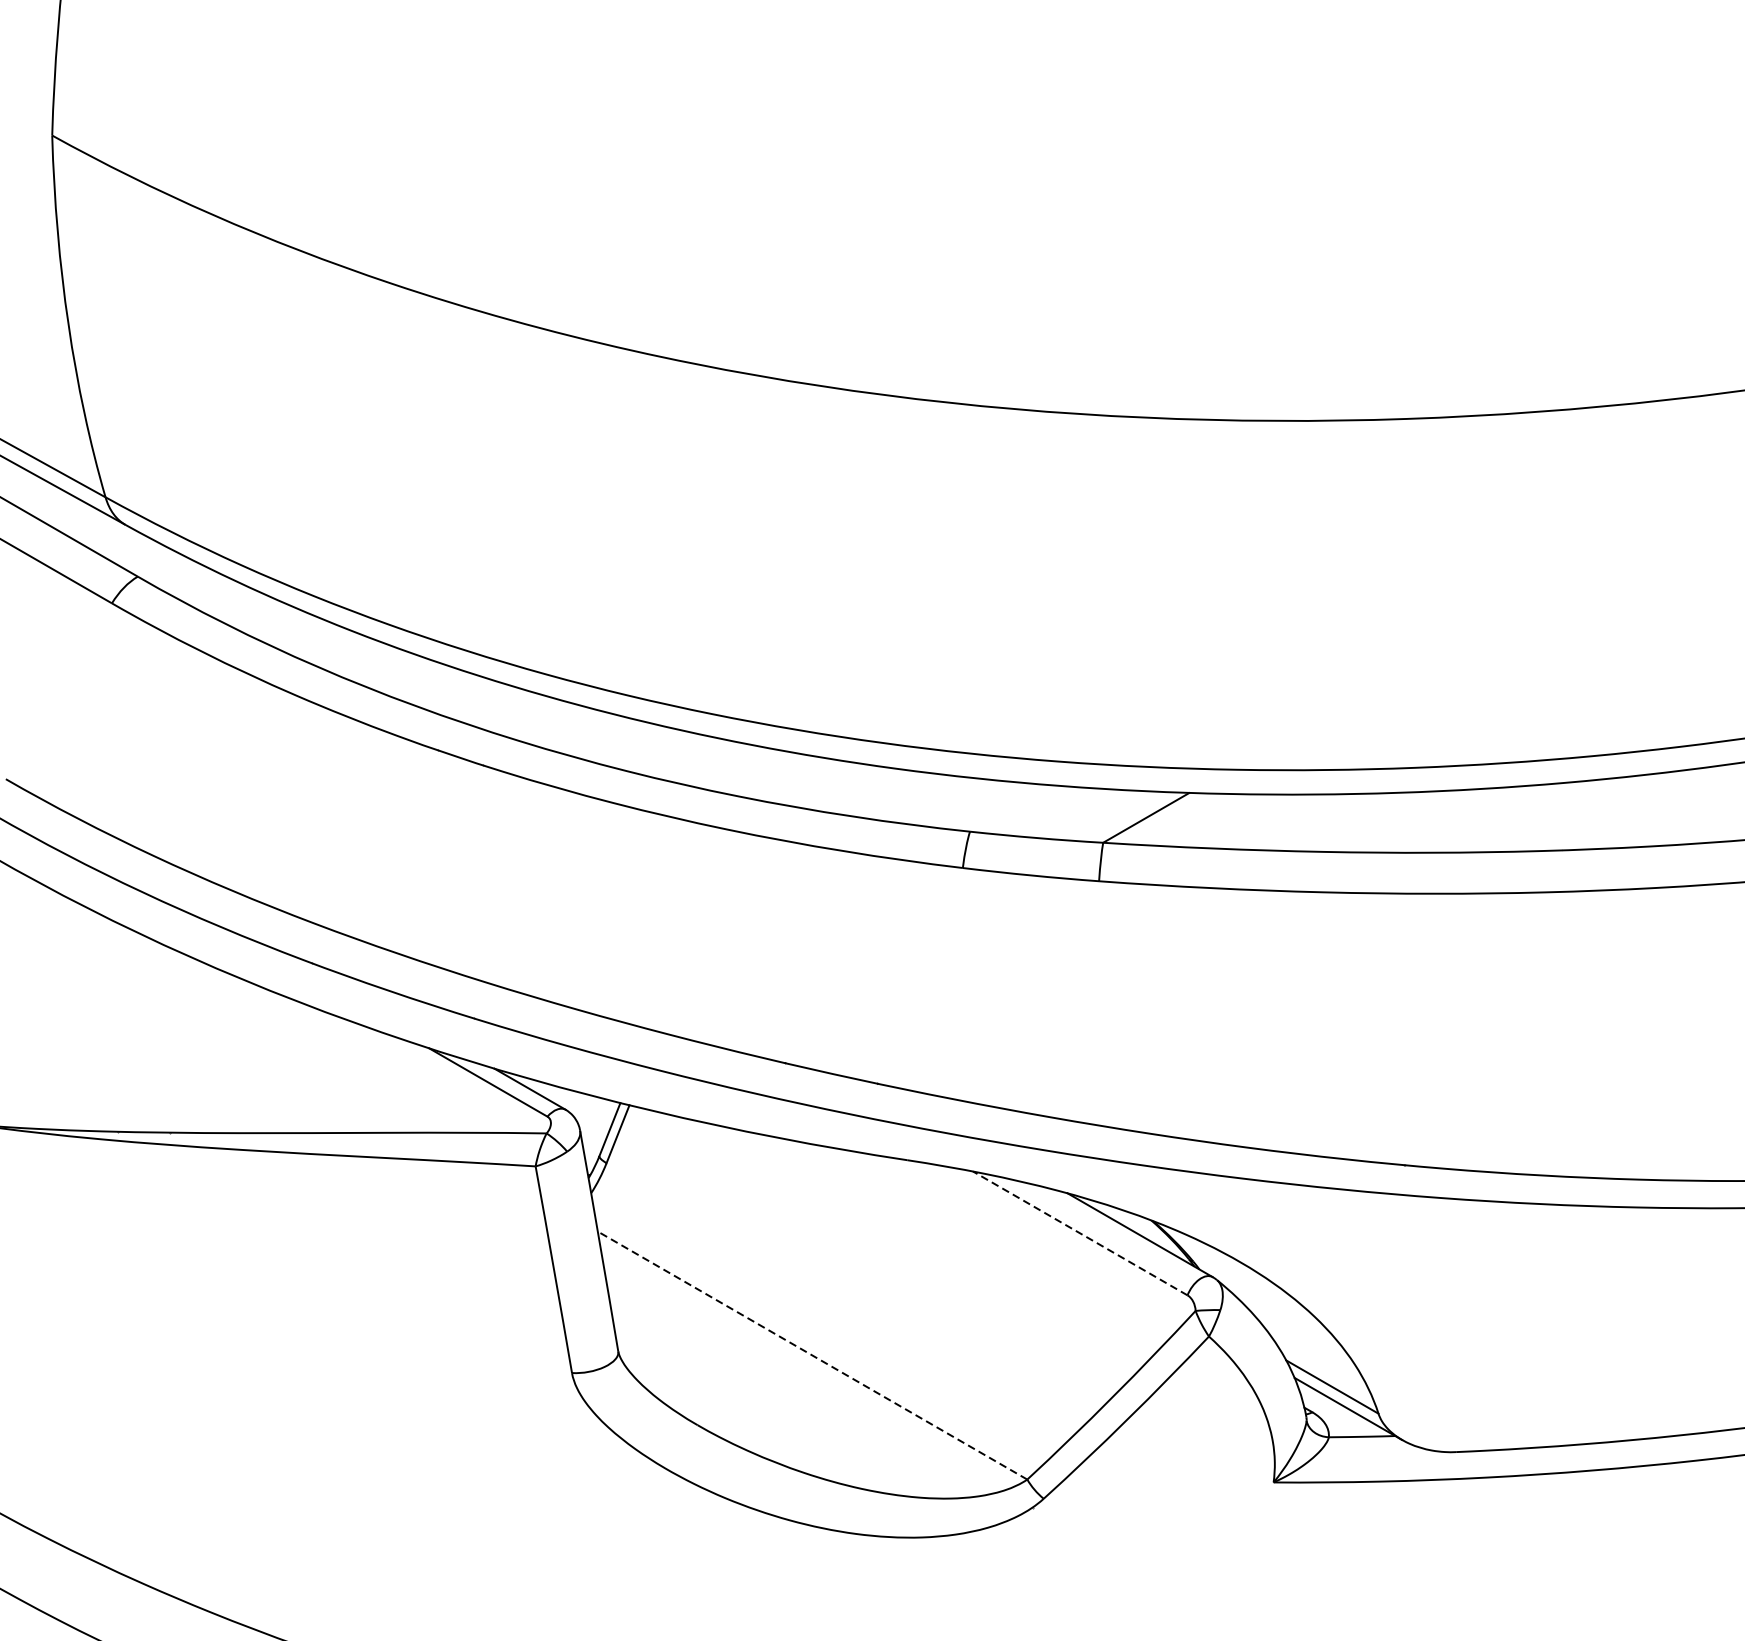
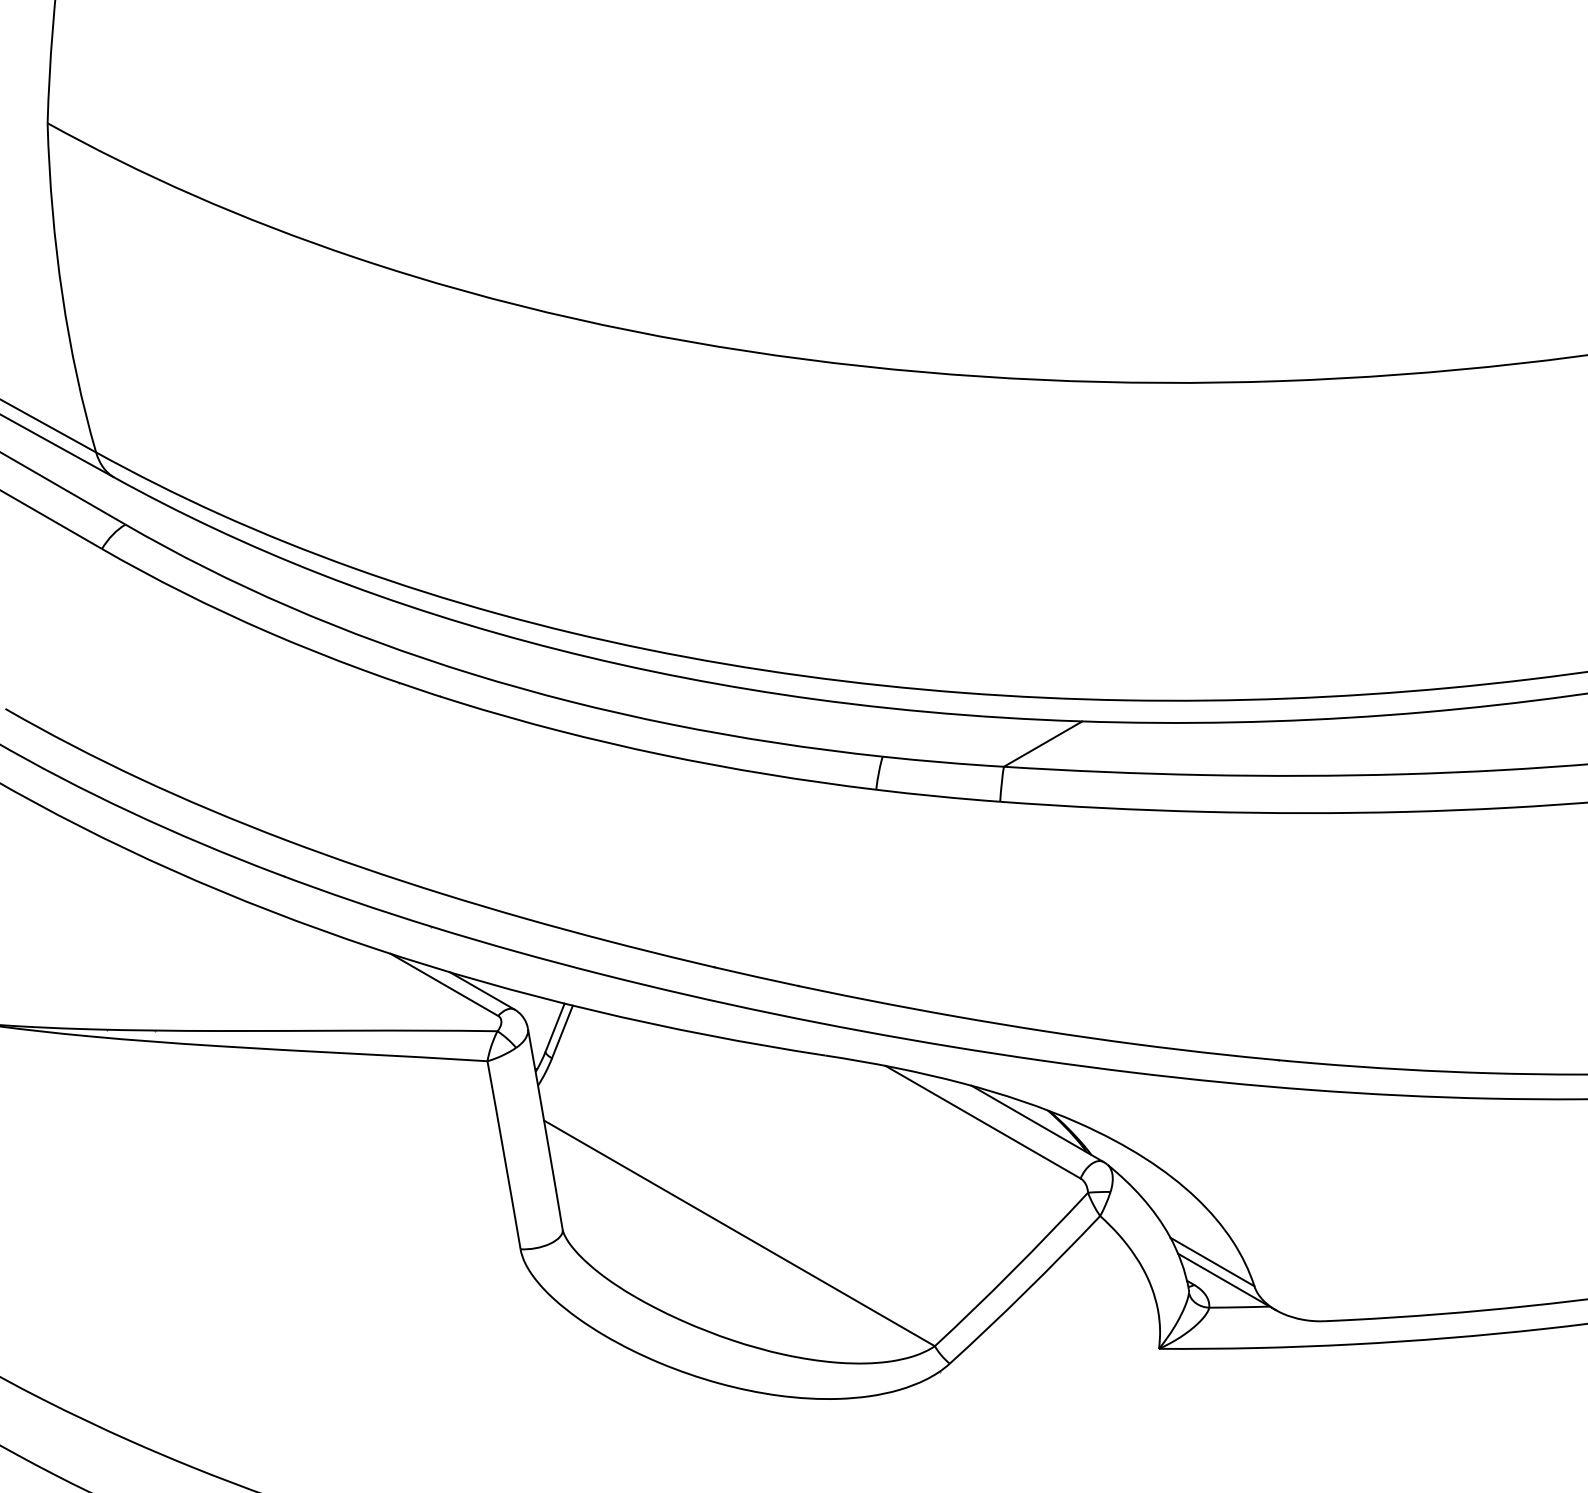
line: (1080, 1233) -> (983, 1122), dashed -> solid
line: (812, 1355) -> (739, 1233), dashed -> solid

